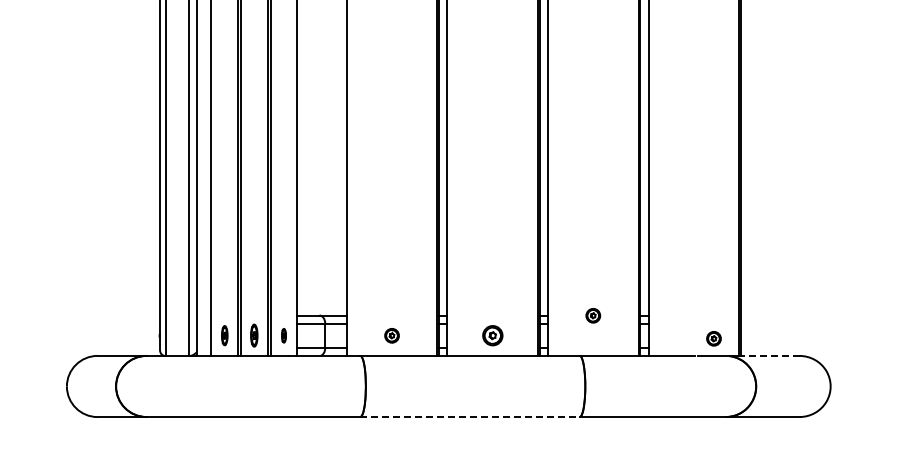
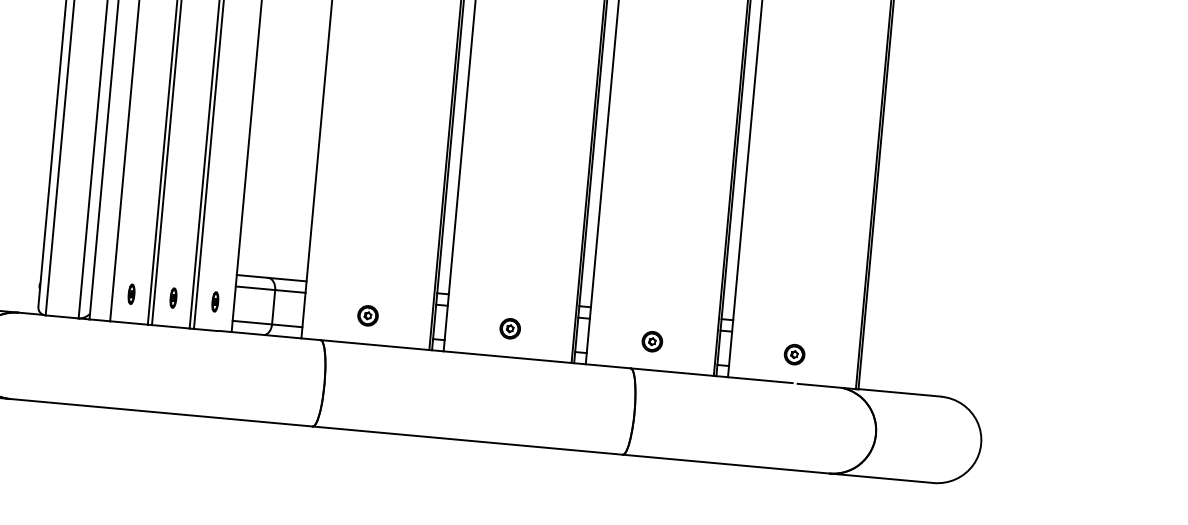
part: (593, 315) -> (652, 341), moved
part: (224, 335) -> (131, 293), size x0.71
part: (254, 335) -> (173, 297), size x0.62
part: (492, 335) -> (509, 328), size x0.71
part: (713, 338) -> (793, 354), moved
line: (769, 355) -> (898, 392), dashed -> solid
line: (470, 417) -> (468, 441), dashed -> solid

